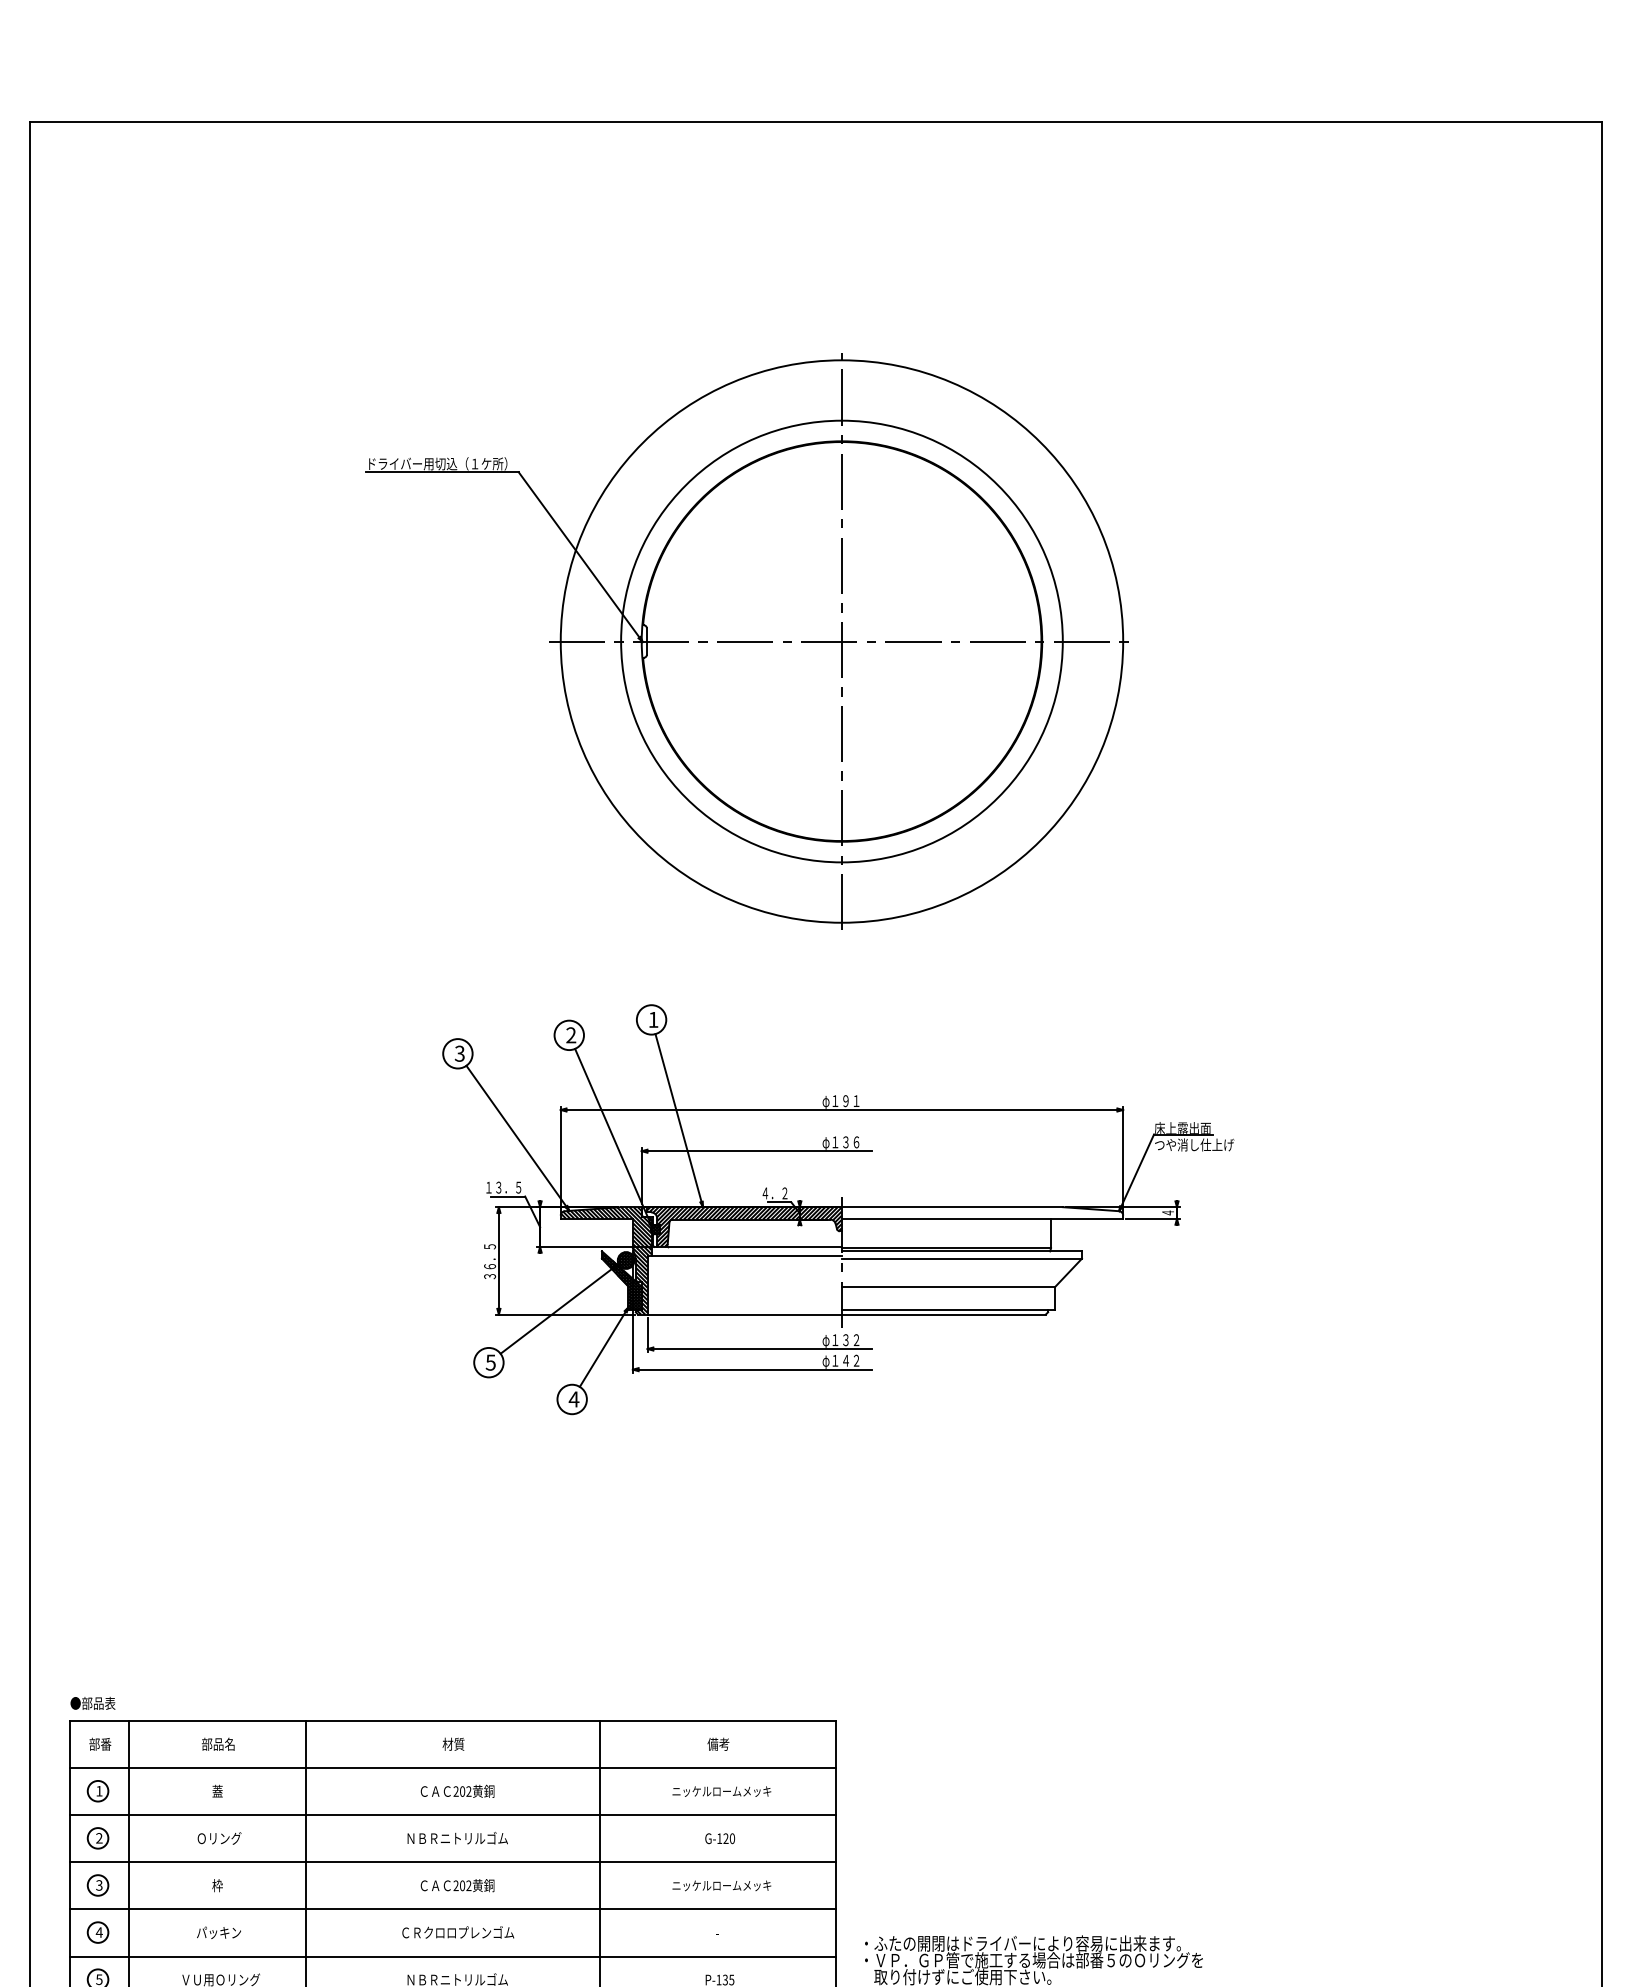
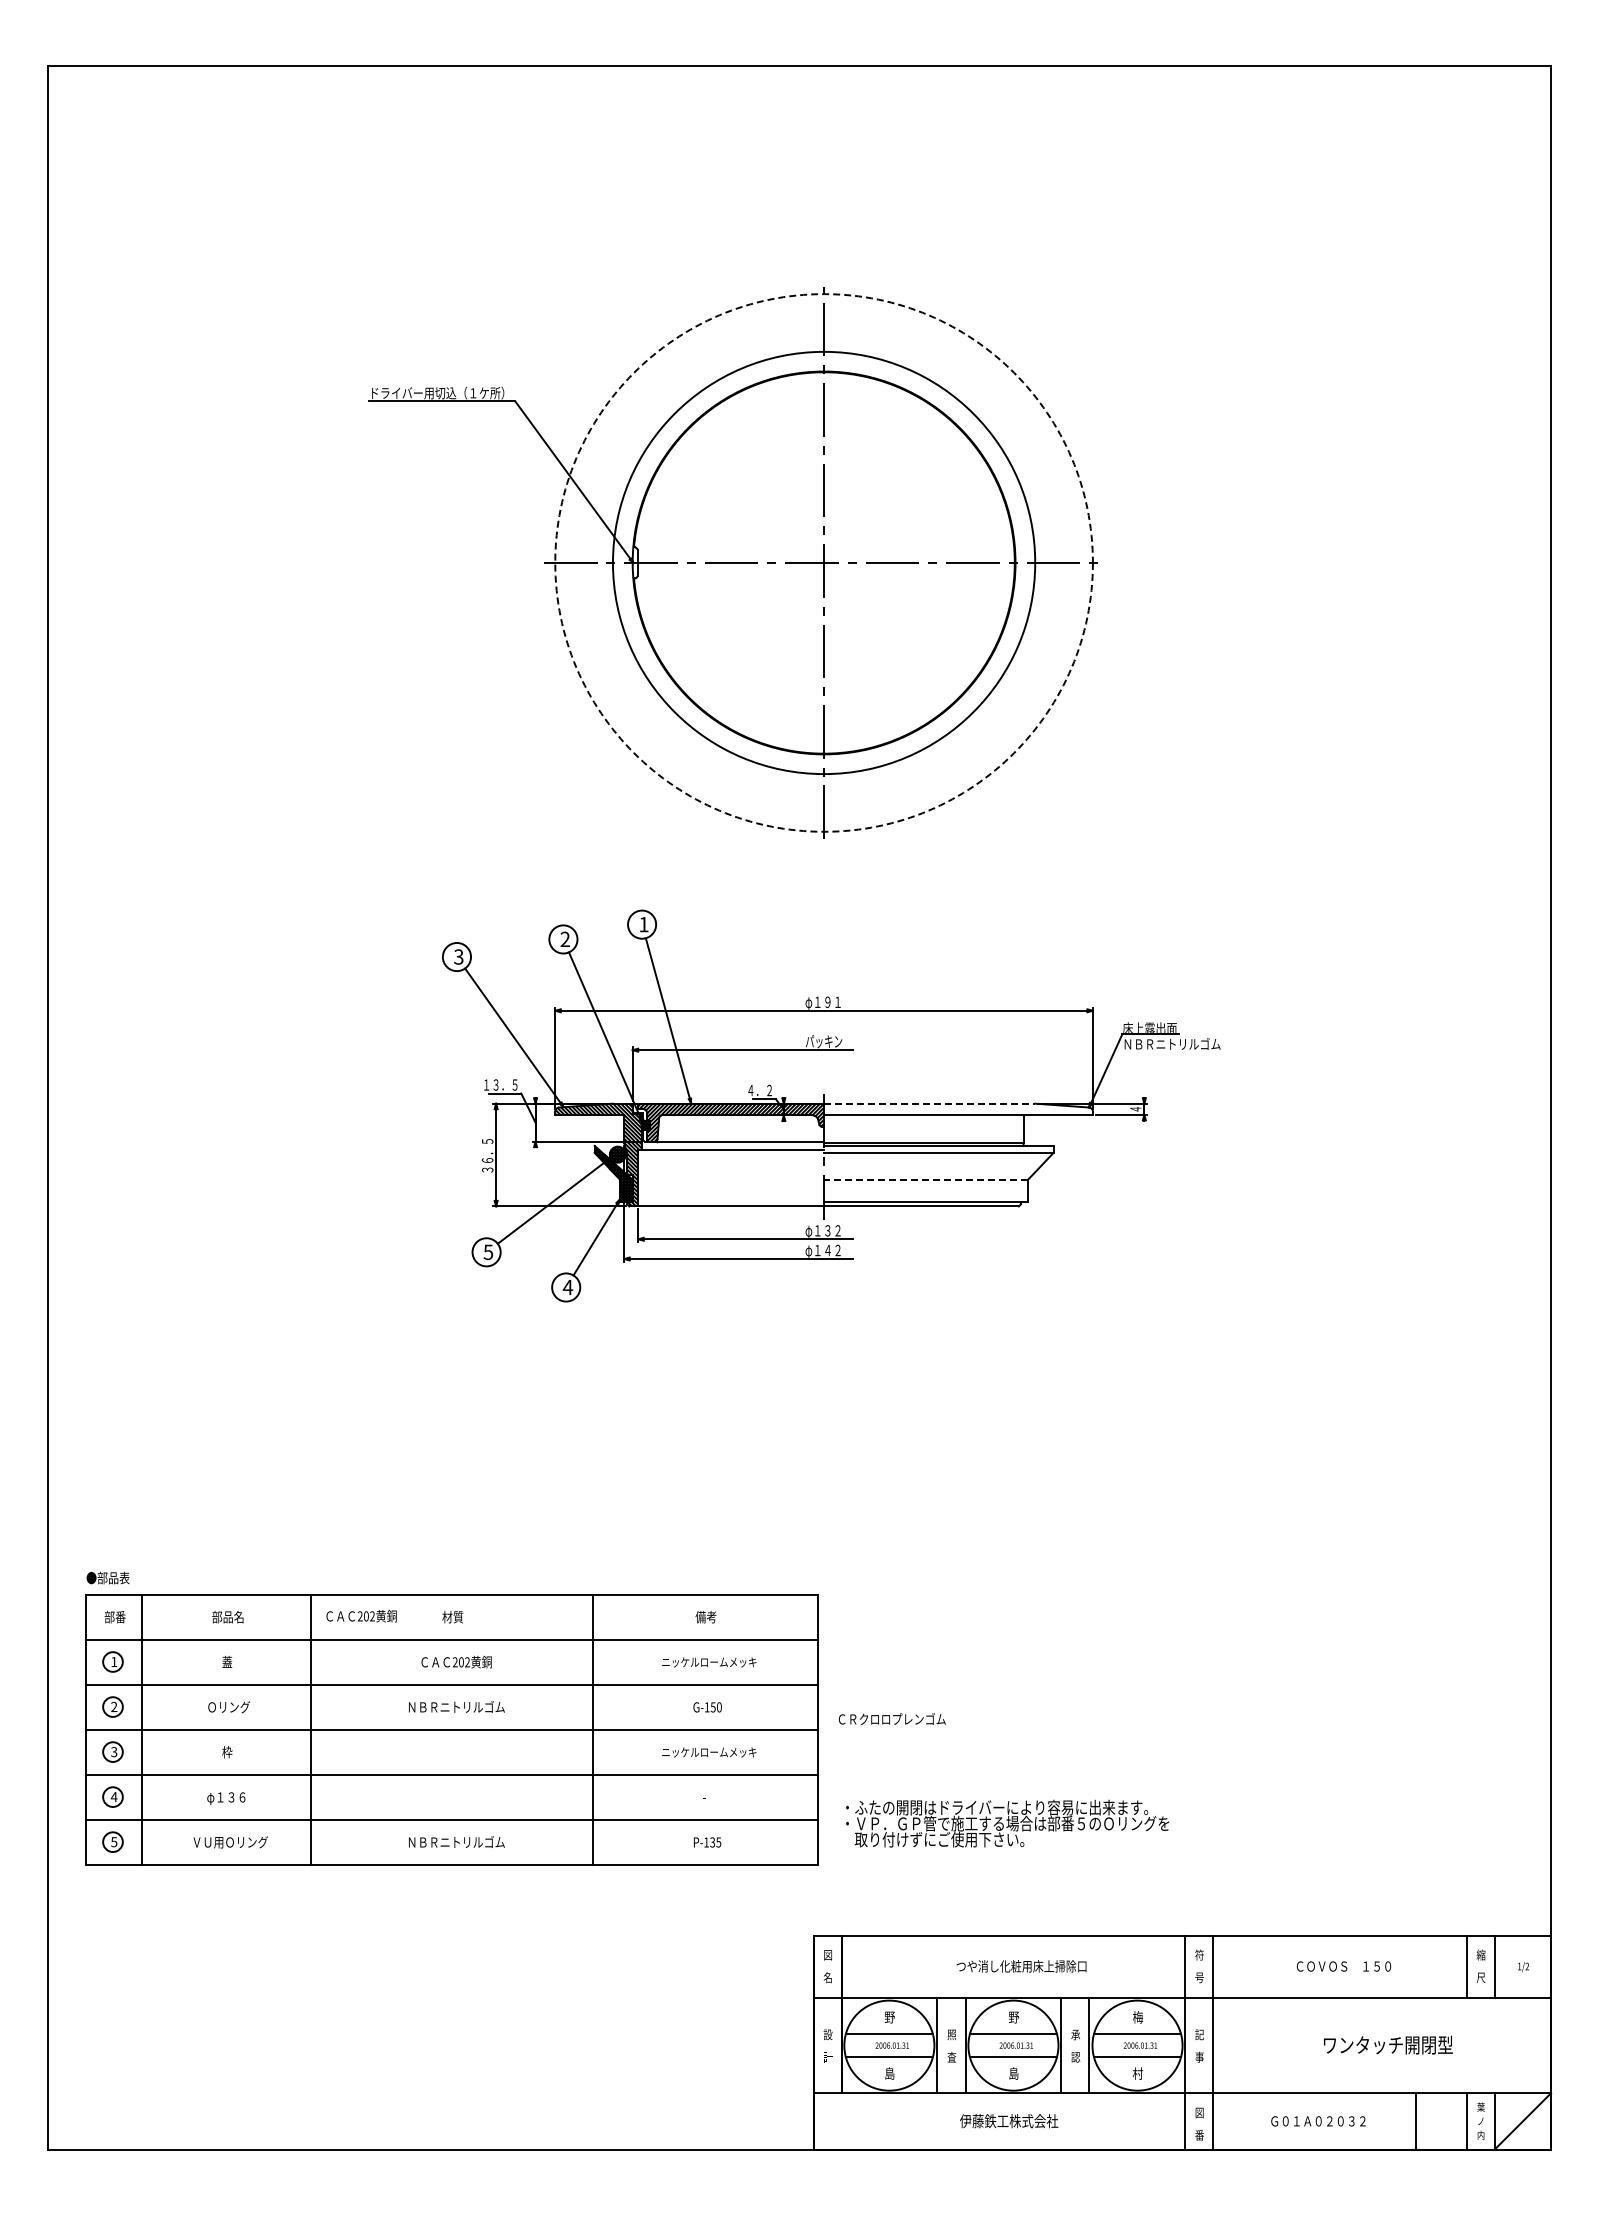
circle: (841, 641) -> (823, 562), solid -> dashed
text: (841, 1142) -> (823, 1041), φ１３６ -> パッキン
text: (1205, 1145) -> (1171, 1044), つや消し仕上げ -> ＮＢＲニトリルゴム
line: (952, 1206) -> (929, 1103), solid -> dashed
line: (948, 1286) -> (925, 1179), solid -> dashed
text: (725, 1838) -> (712, 1707), G-120 -> G-150
text: (457, 1885) -> (361, 1616), moved
text: (457, 1931) -> (891, 1718), moved
text: (218, 1934) -> (228, 1798), パッキン -> φ１３６

